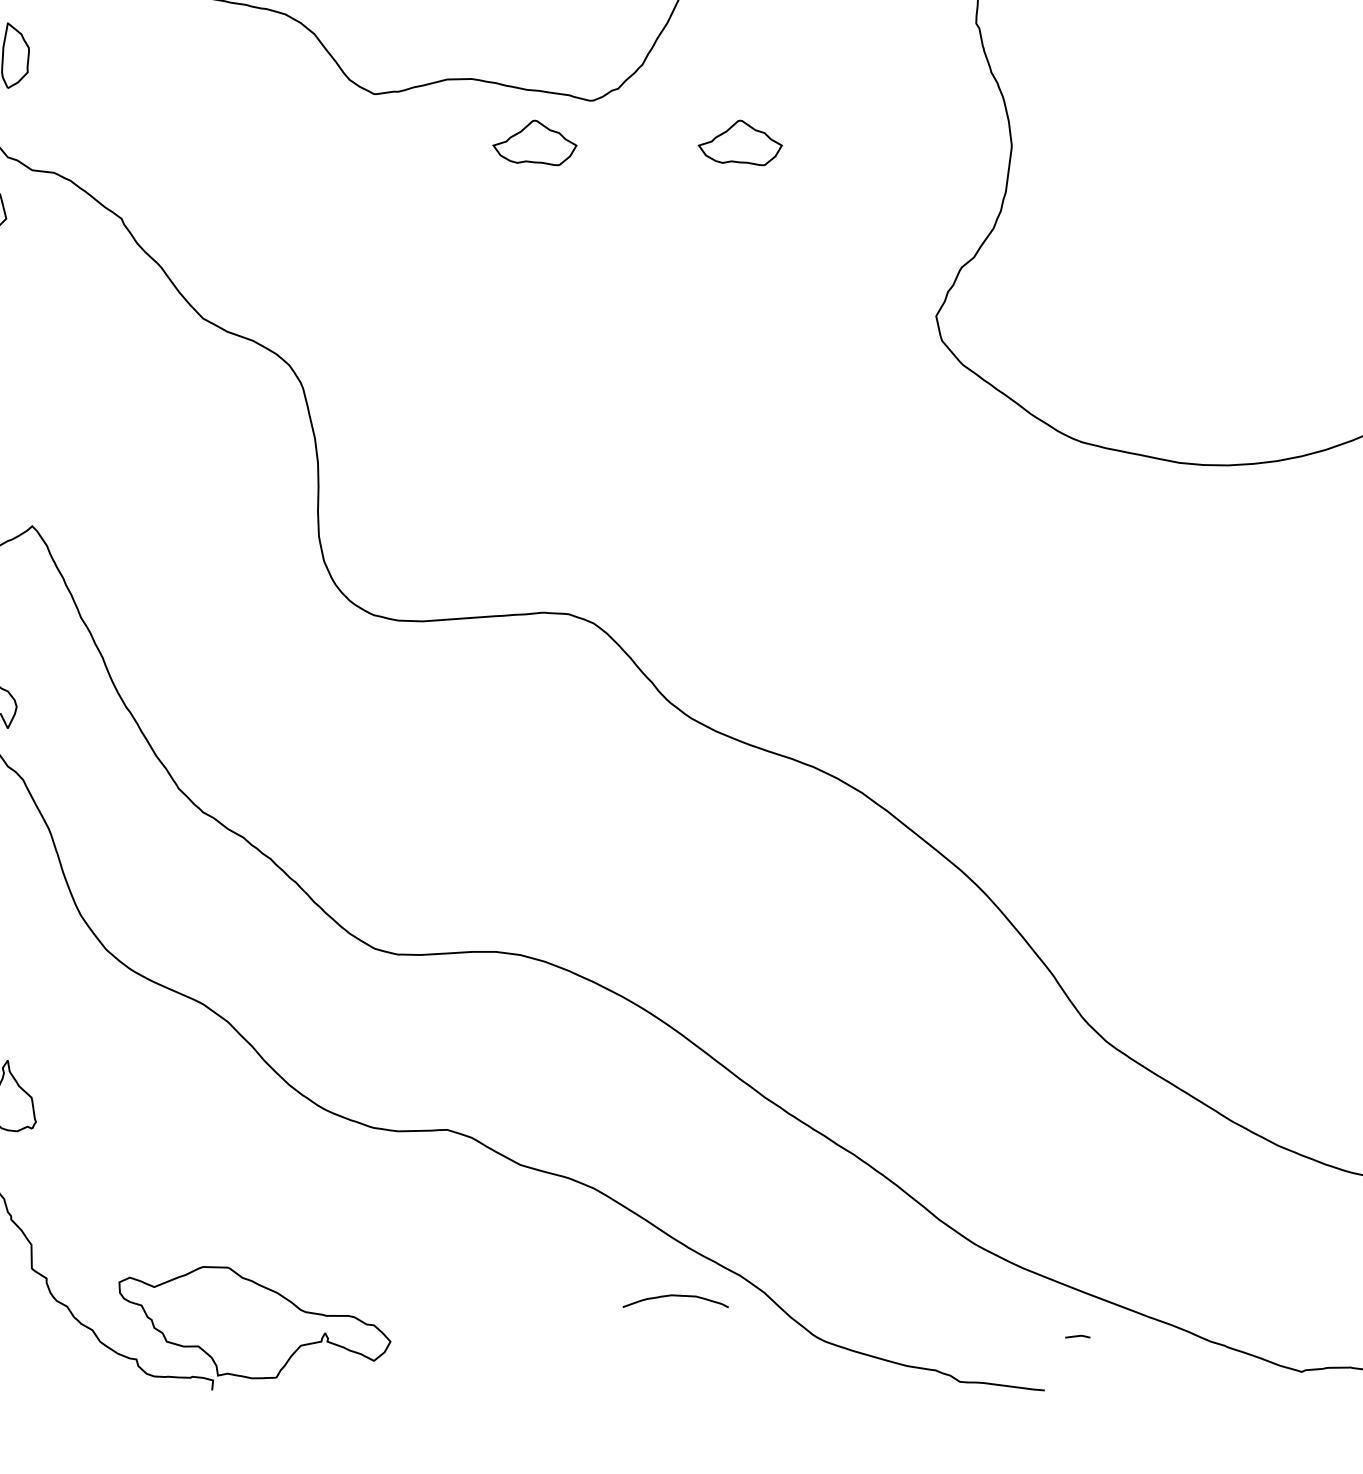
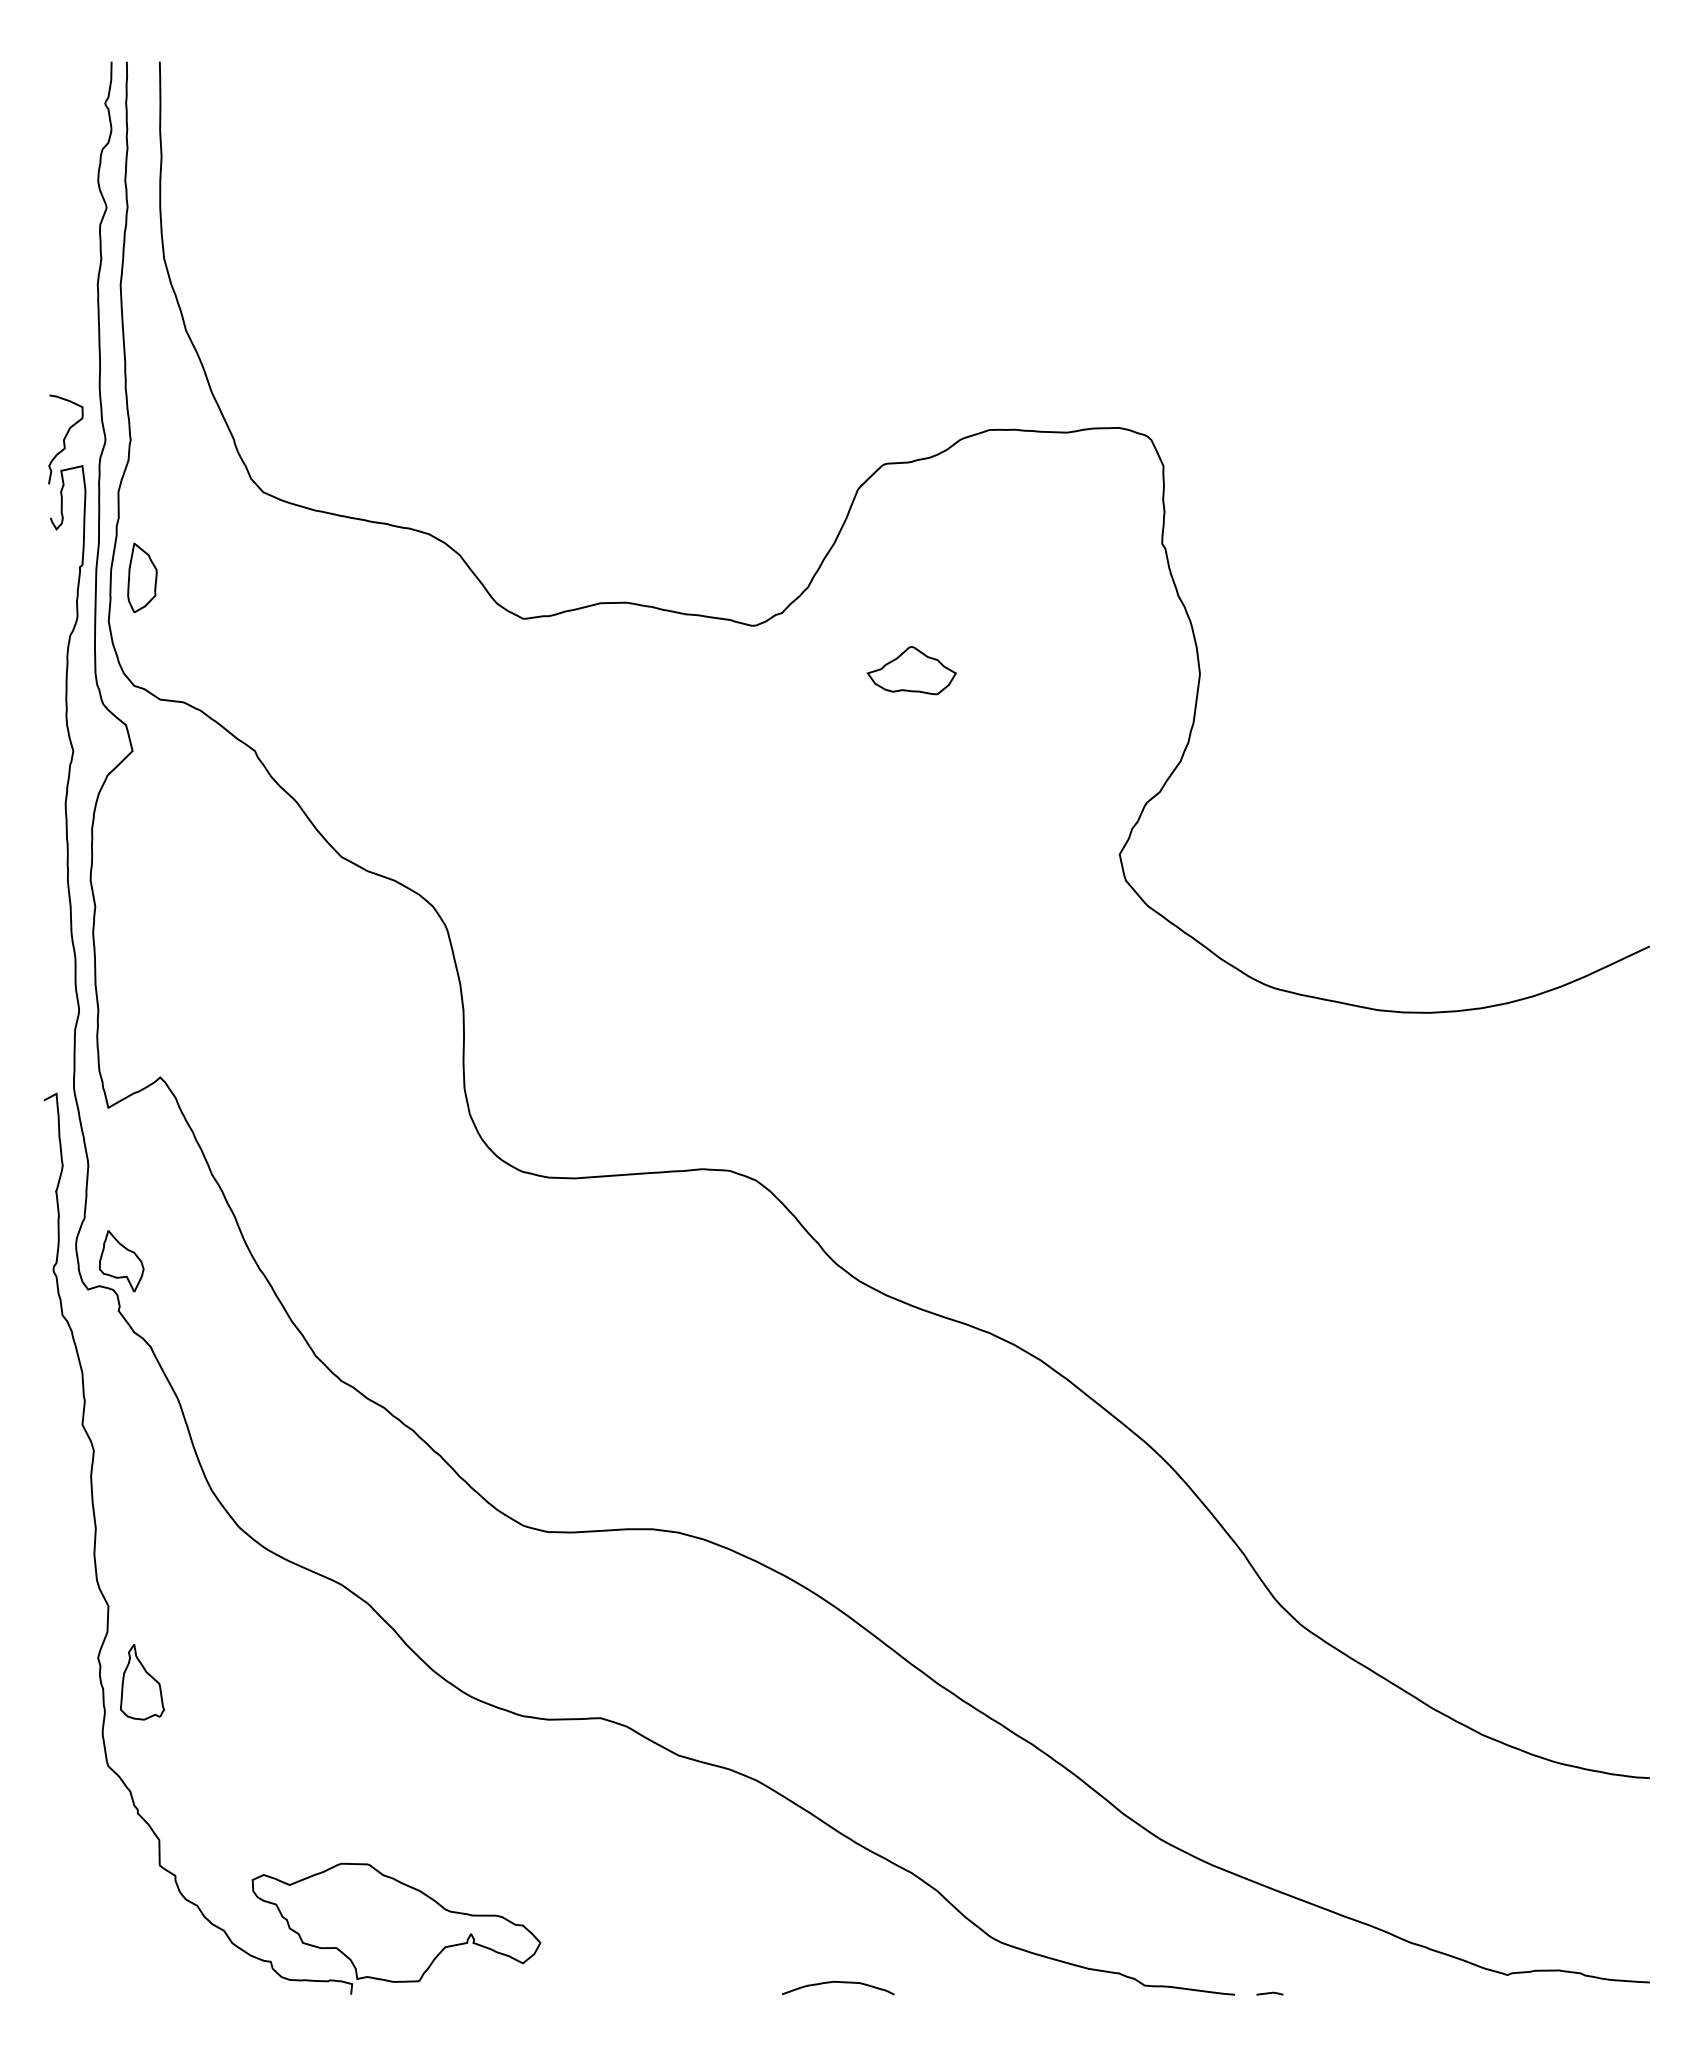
part: (534, 142) -> (693, 670), removed
curve: (676, 1296) -> (838, 1982), moved
line: (1077, 1336) -> (1269, 1993), moved

